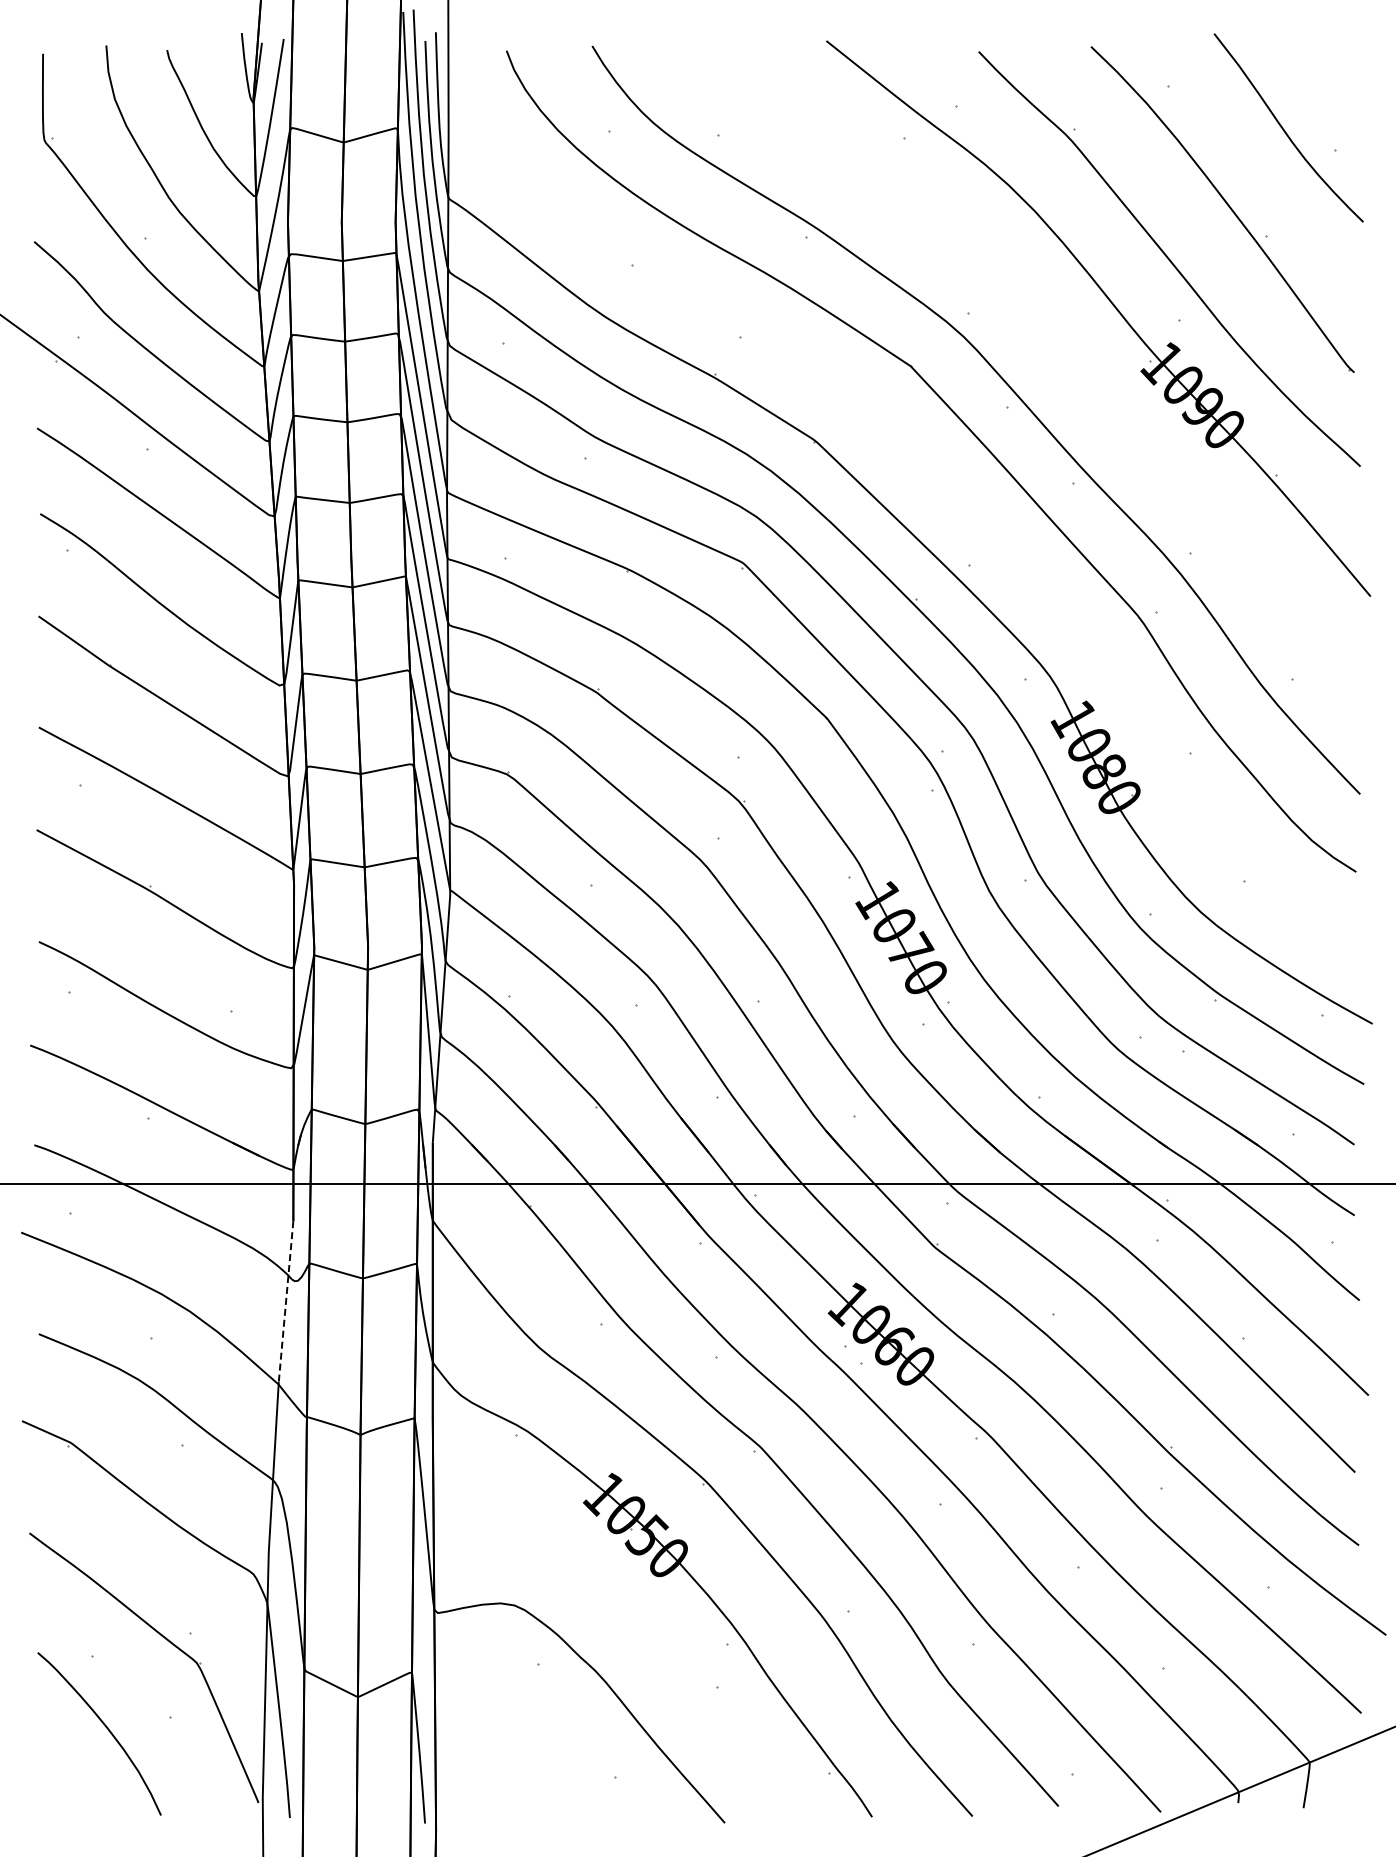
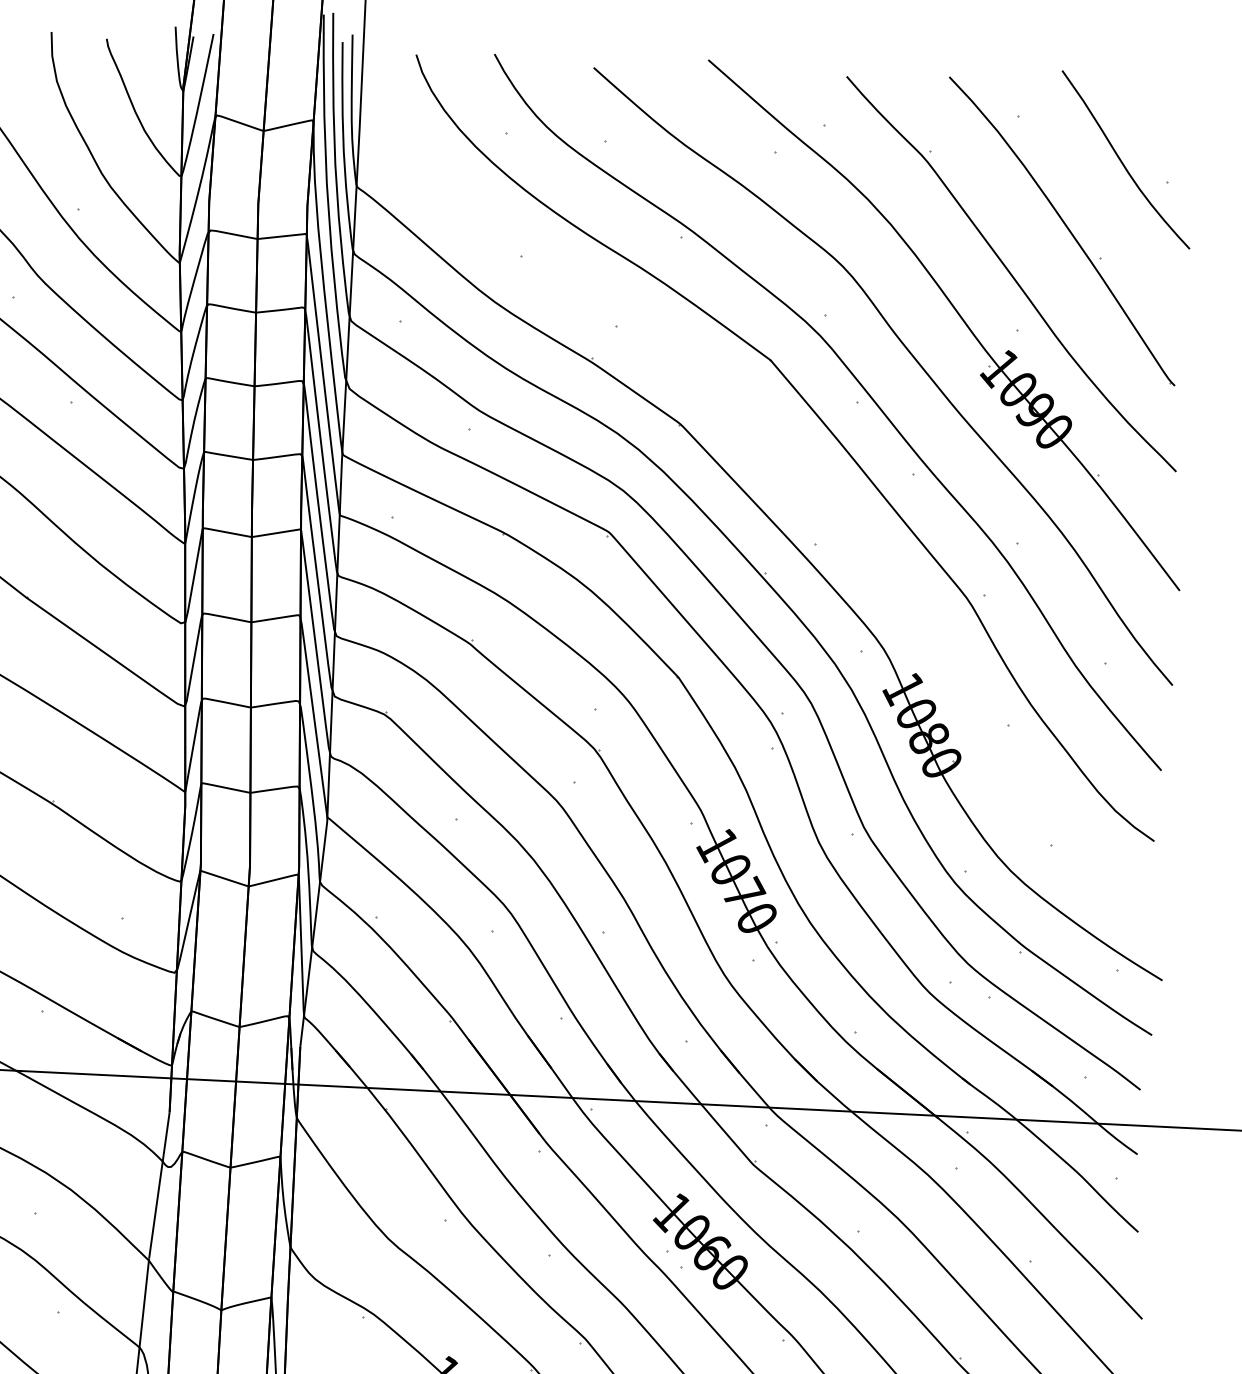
curve: (1061, 350) -> (908, 352), added
line: (286, 1301) -> (159, 1185), dashed -> solid

